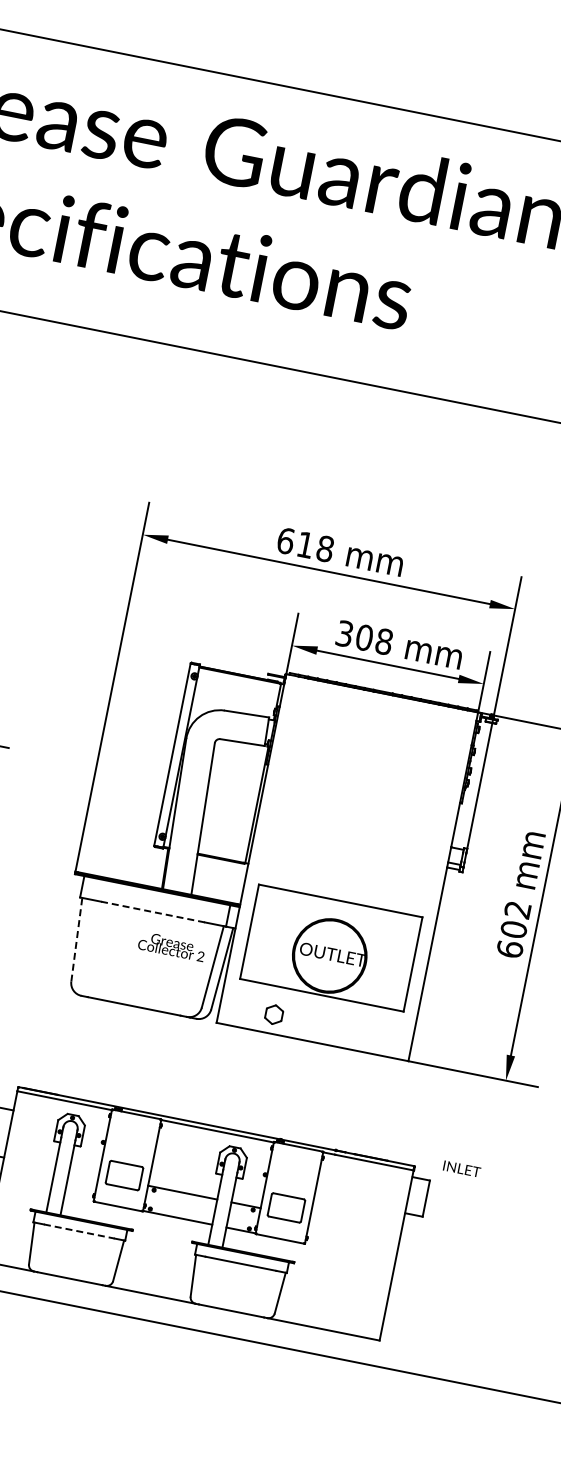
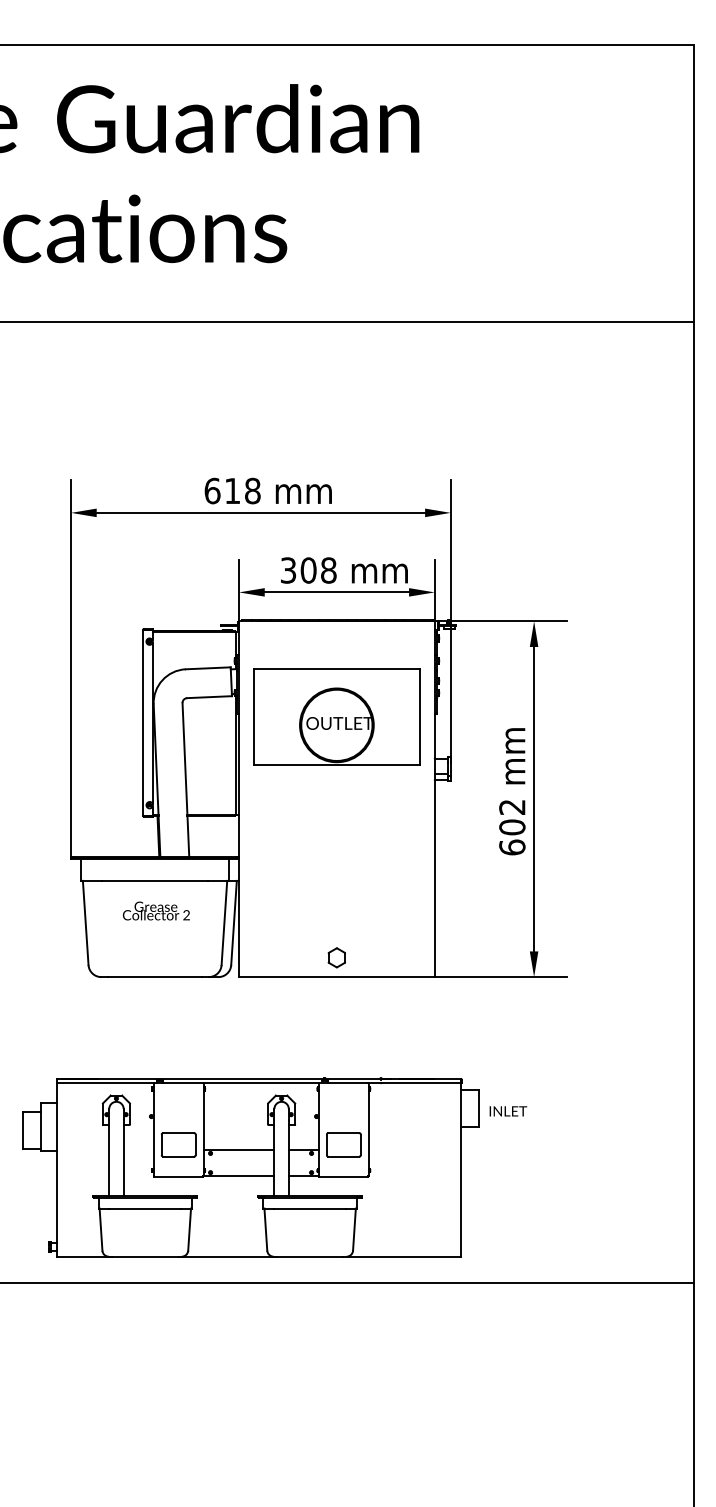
line: (153, 911) -> (155, 880), dashed -> solid
line: (76, 939) -> (85, 922), dashed -> solid
text: (171, 945) -> (155, 910), moved
part: (331, 947) -> (336, 716), moved
part: (273, 1014) -> (336, 957), moved
text: (462, 1169) -> (508, 1111), moved
line: (79, 1231) -> (145, 1208), dashed -> solid

